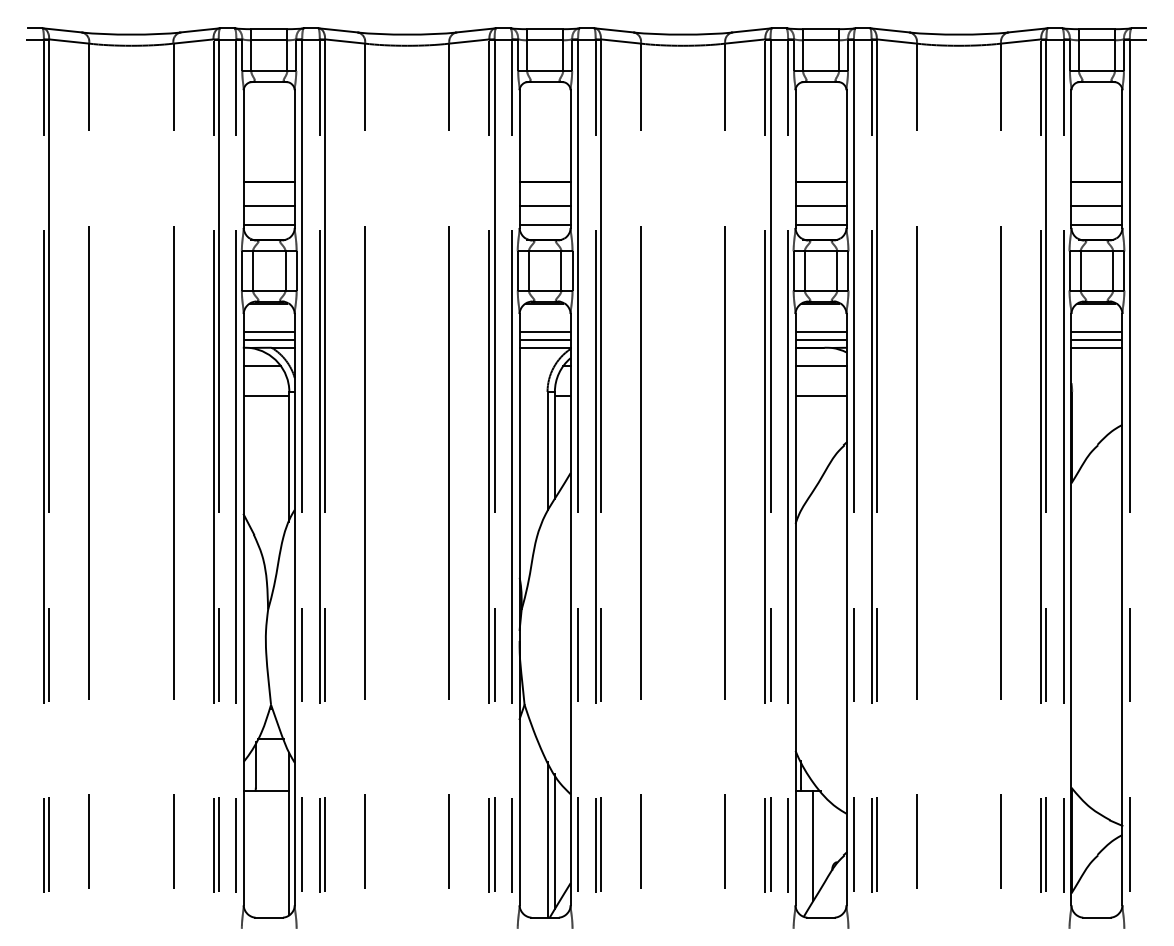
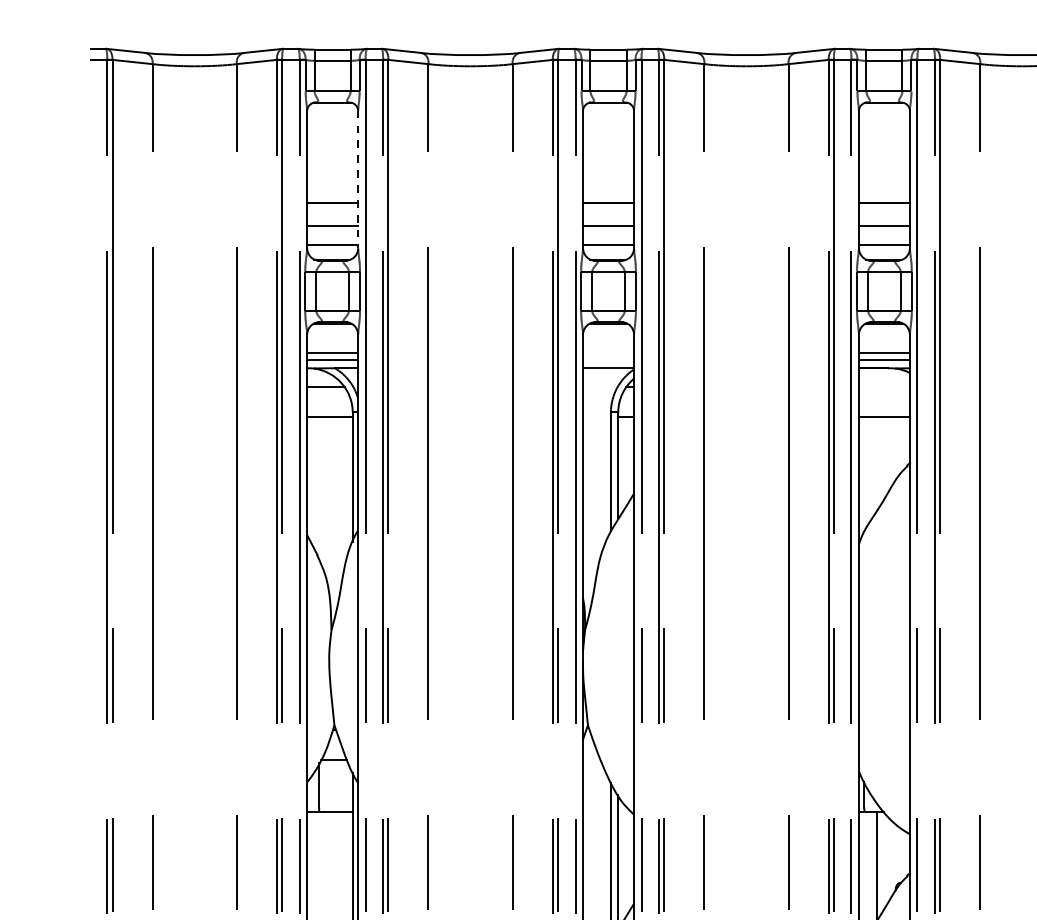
line: (294, 159) -> (357, 180), solid -> dashed
line: (544, 332) -> (607, 353), removed
line: (544, 339) -> (607, 360), removed
line: (820, 366) -> (883, 387), removed

